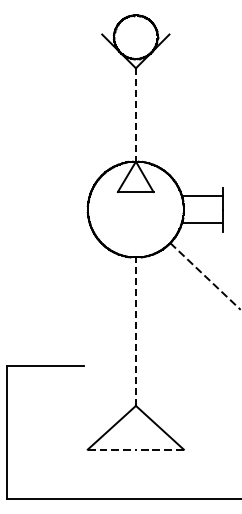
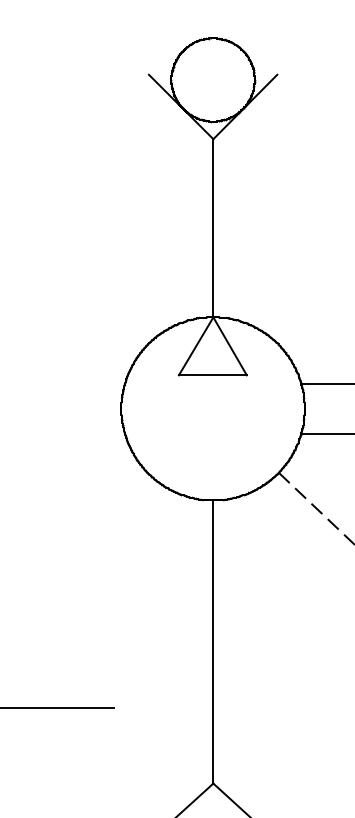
line: (135, 114) -> (212, 227), dashed -> solid
line: (135, 331) -> (212, 641), dashed -> solid

